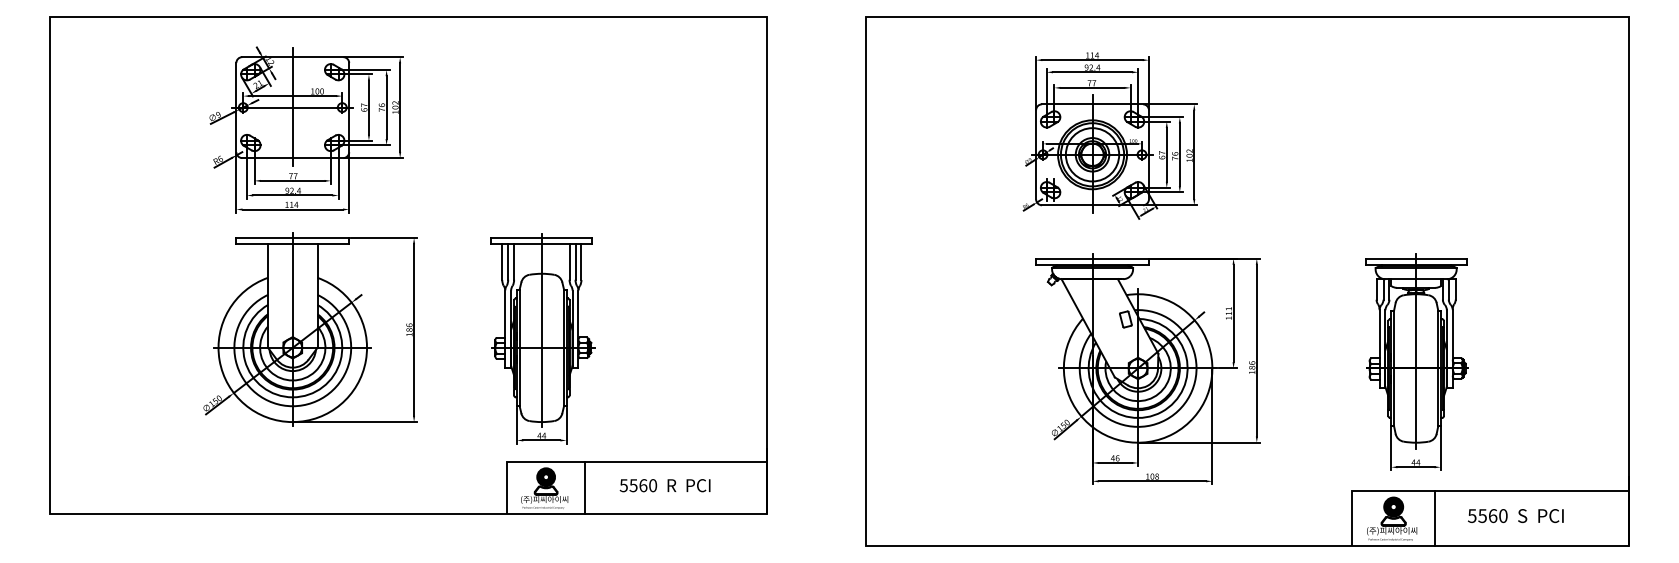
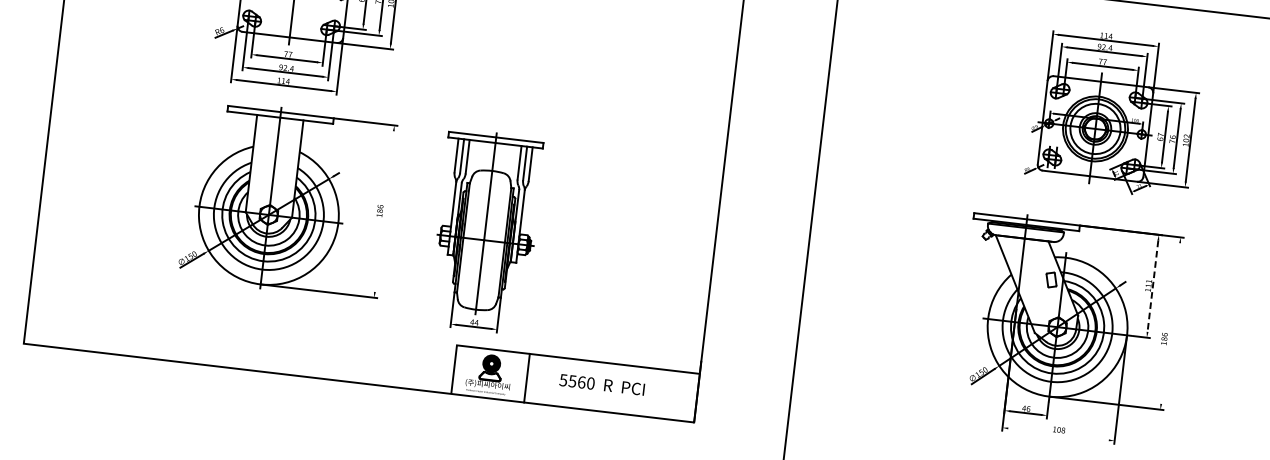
part: (1109, 135) -> (1113, 112), moved
line: (1233, 313) -> (1152, 286), solid -> dashed
line: (414, 329) -> (384, 211), removed
part: (542, 338) -> (485, 231), moved
line: (1256, 350) -> (1170, 323), removed
line: (1152, 481) -> (1058, 434), removed

